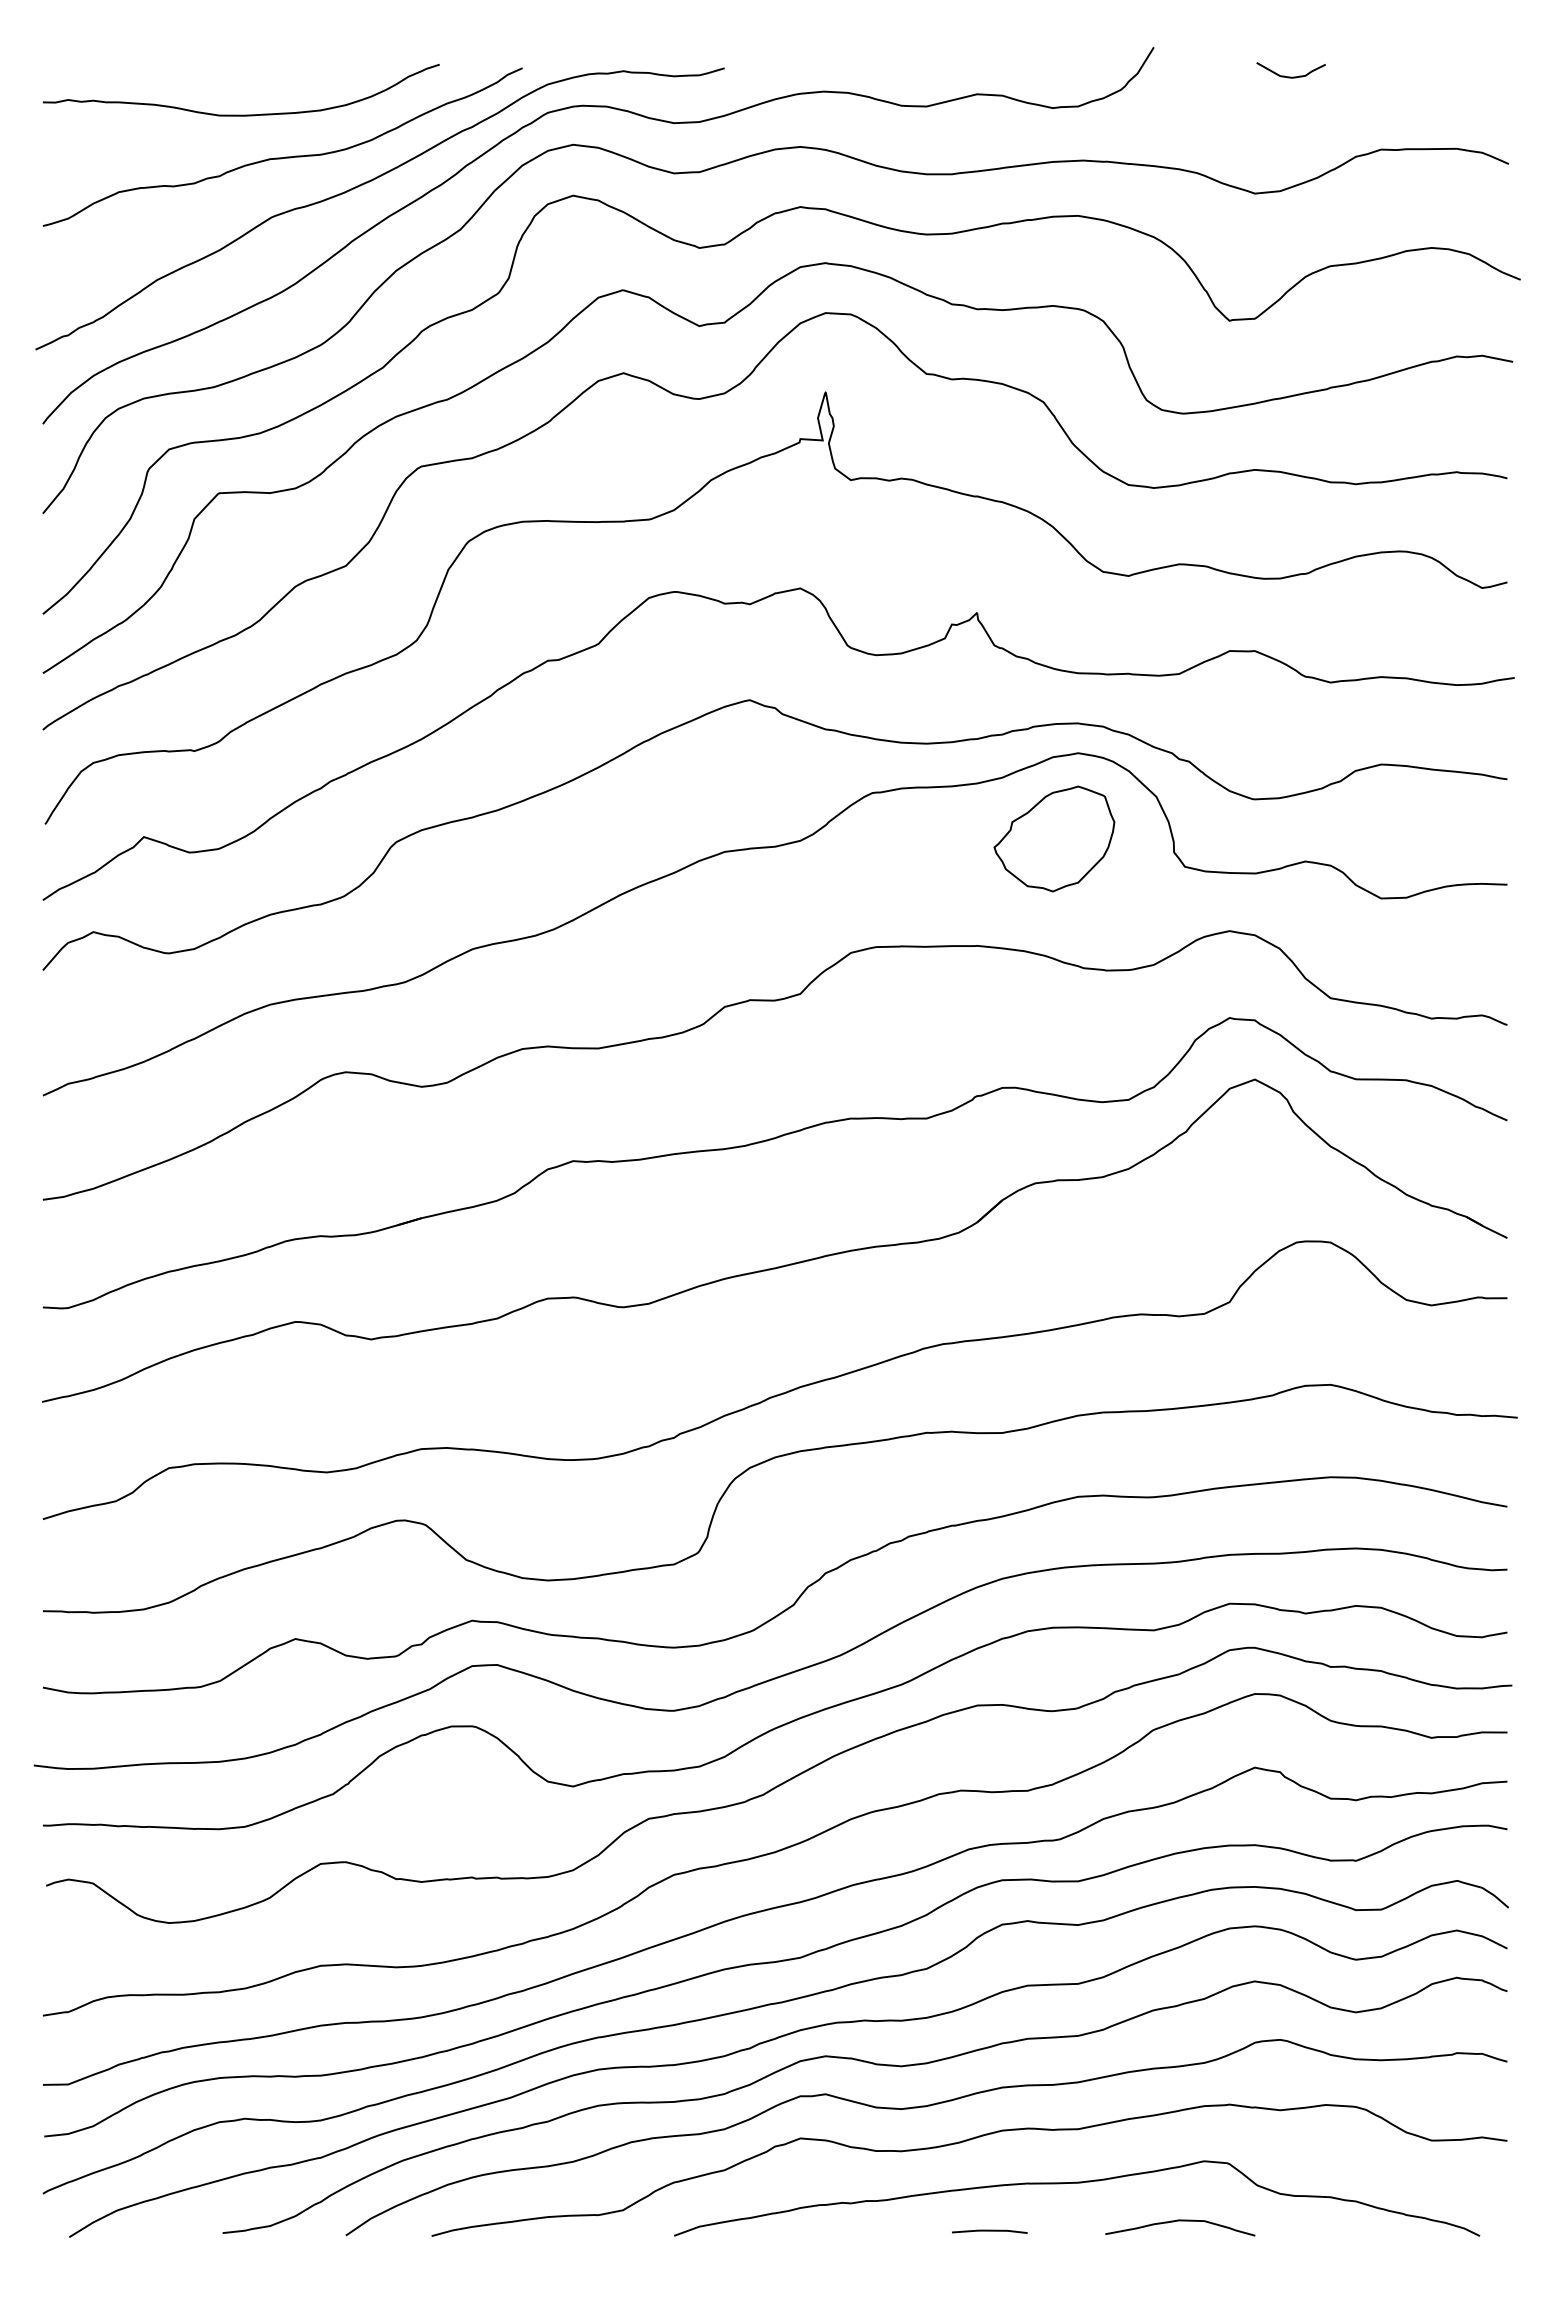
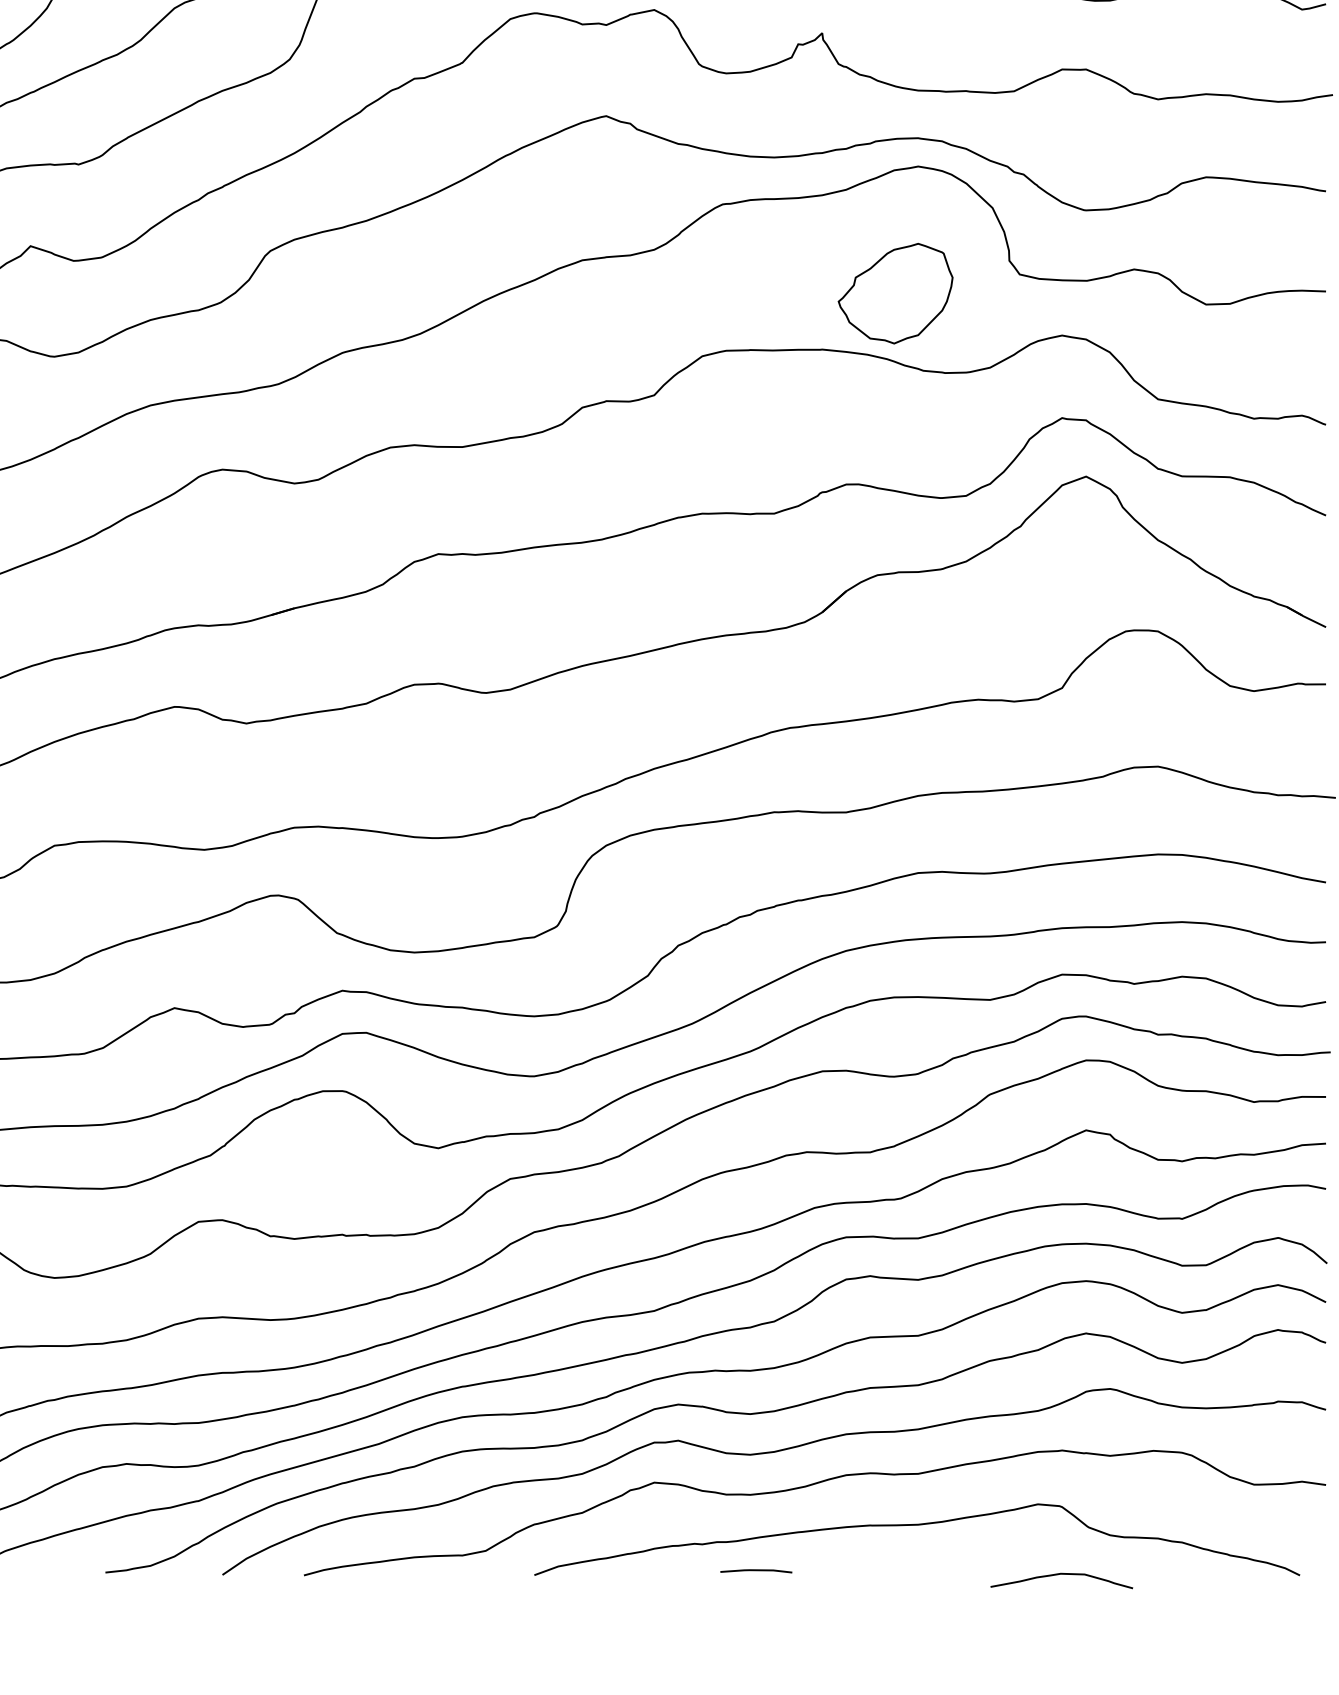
part: (1054, 838) -> (895, 293), moved
curve: (1180, 2221) -> (1061, 1574), moved
line: (989, 2231) -> (756, 1571), moved

